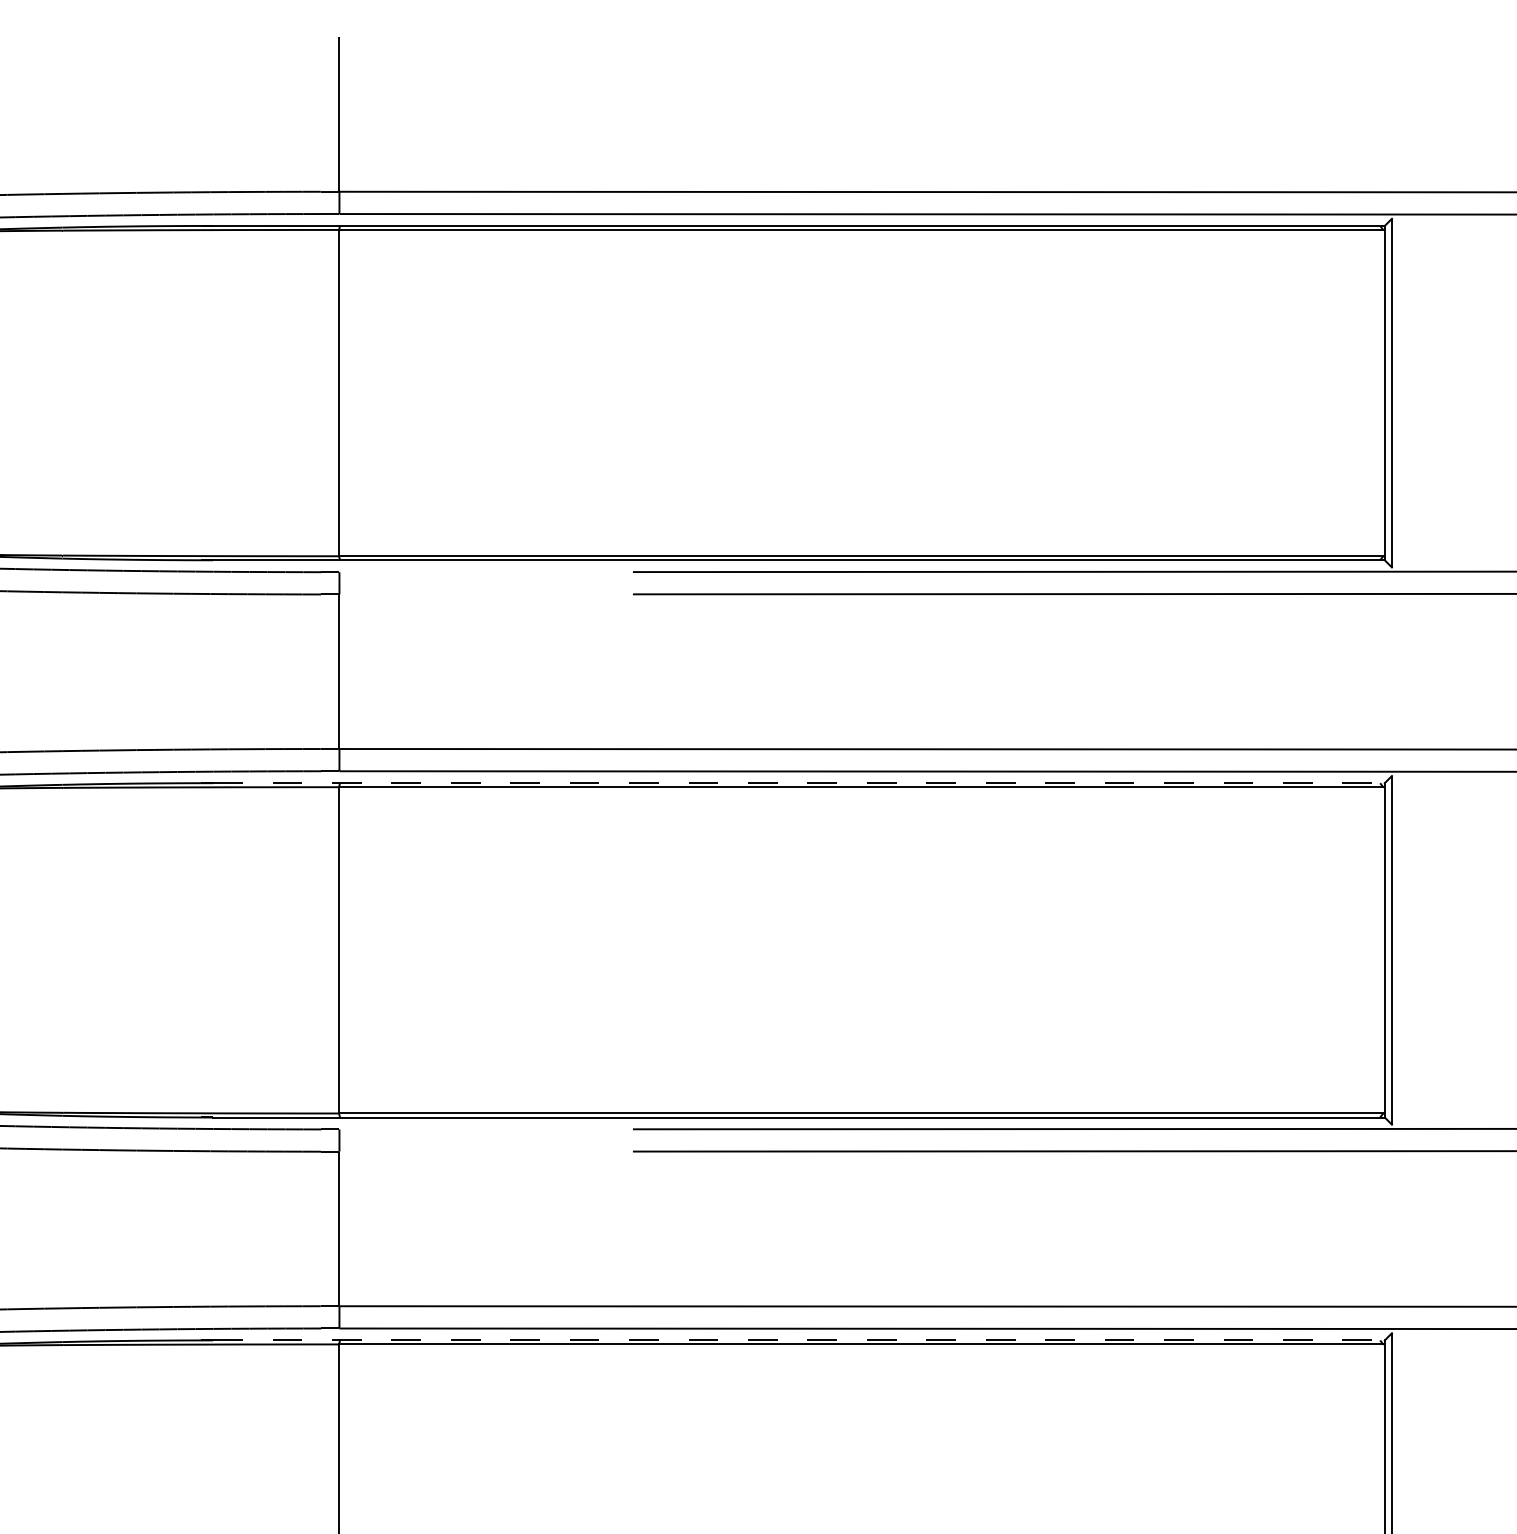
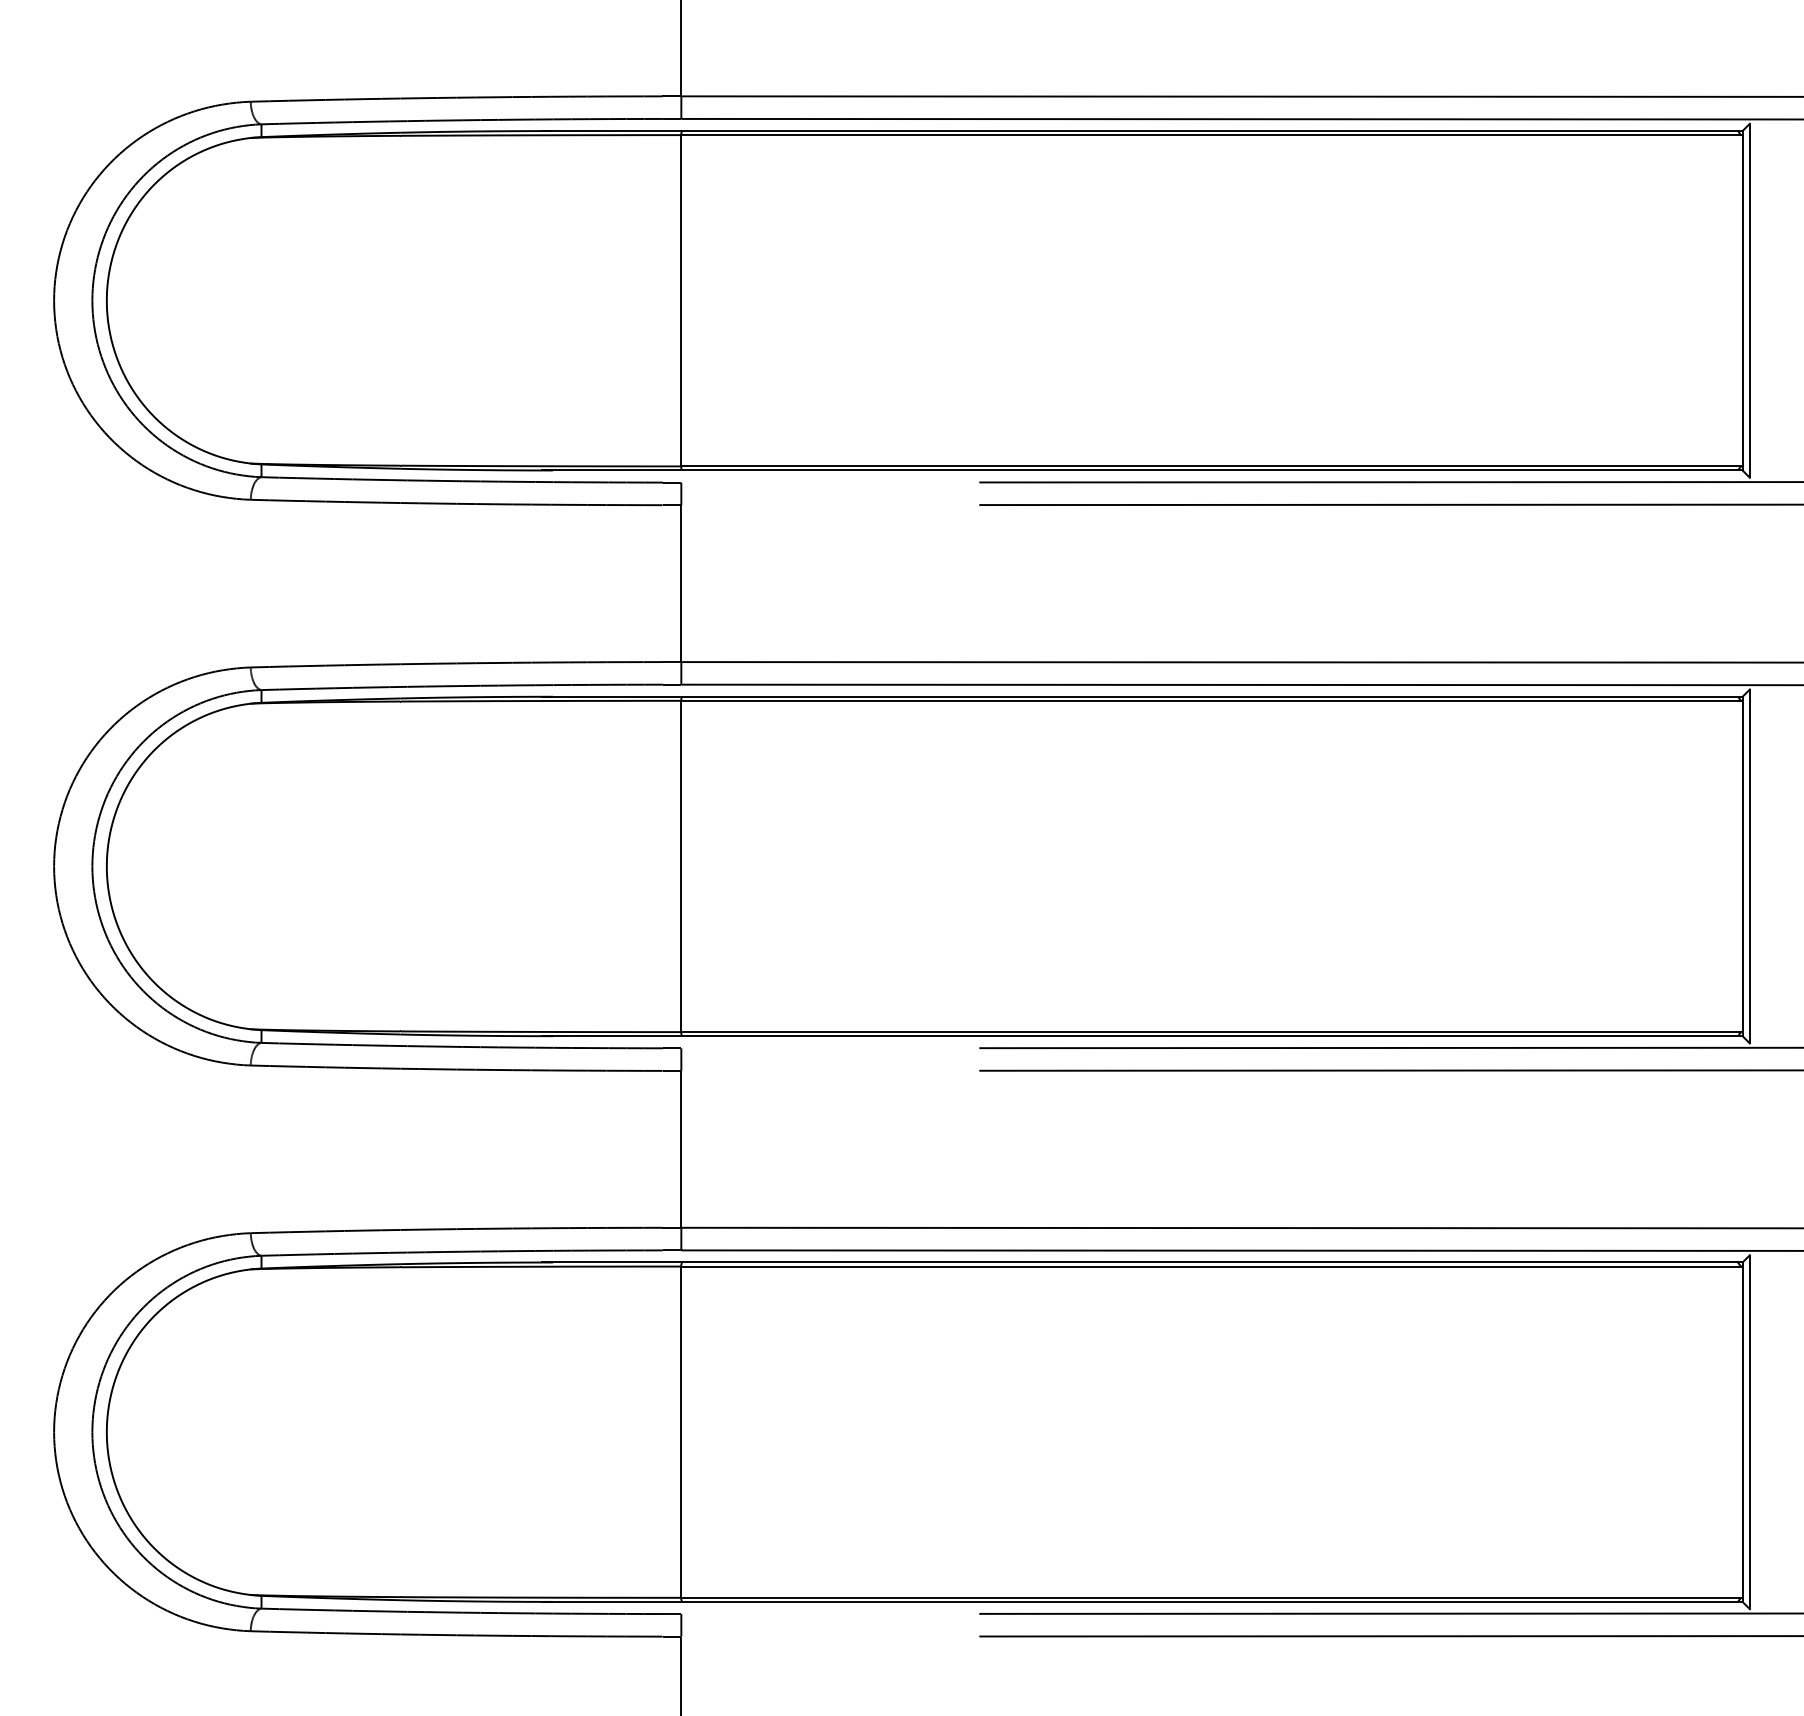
line: (798, 782) -> (1147, 696), dashed -> solid
line: (798, 1340) -> (1147, 1262), dashed -> solid

